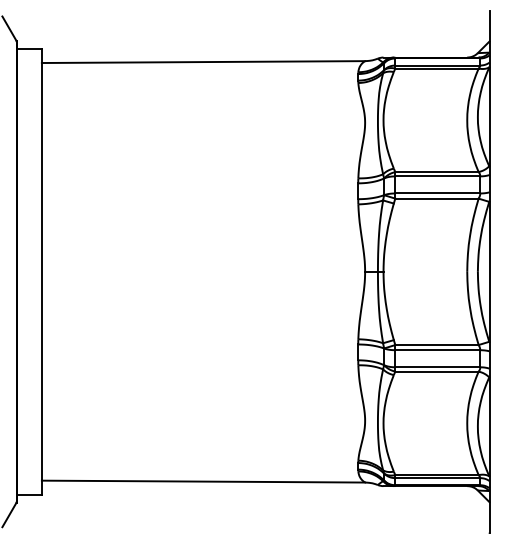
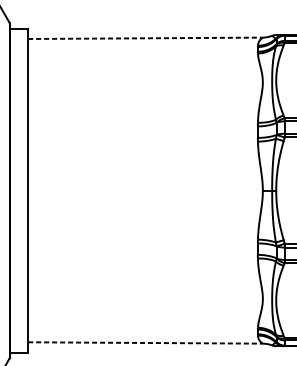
line: (203, 62) -> (145, 38), solid -> dashed
line: (203, 481) -> (145, 342), solid -> dashed

